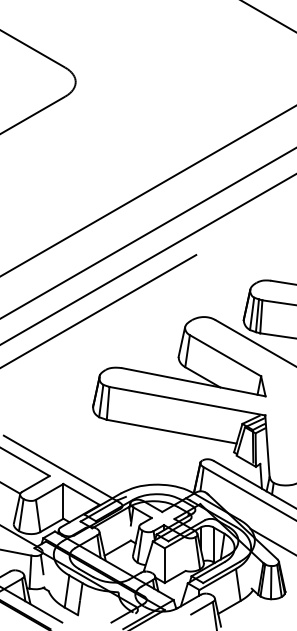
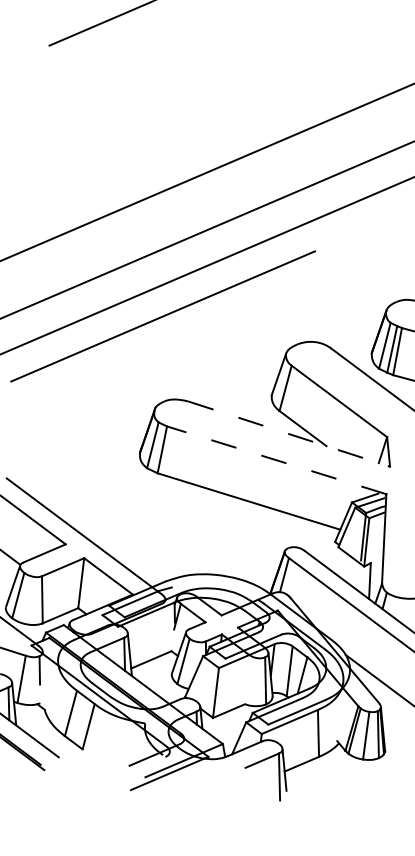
line: (194, 382) -> (290, 434), solid -> dashed
line: (186, 401) -> (275, 460), solid -> dashed

